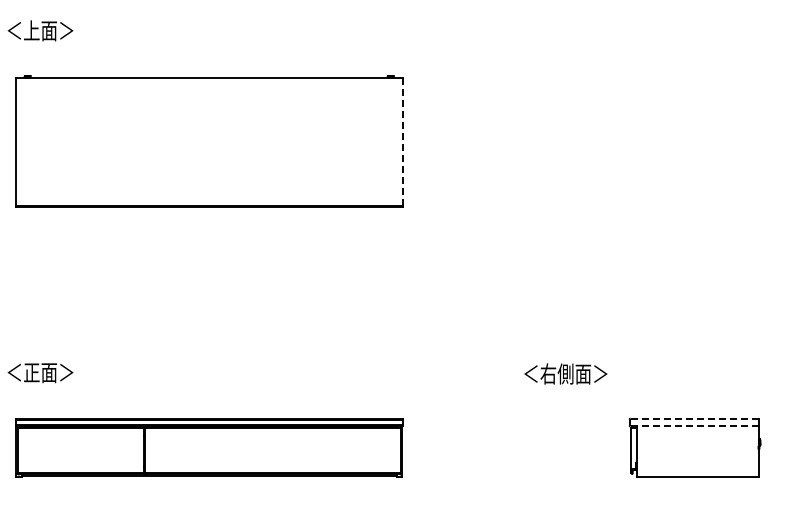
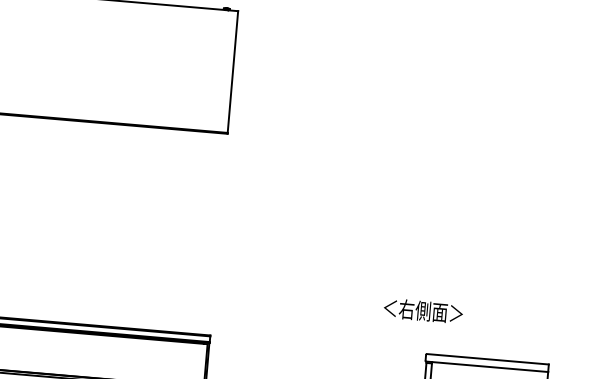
line: (402, 141) -> (232, 71), dashed -> solid
text: (565, 373) -> (423, 310), moved
line: (694, 418) -> (487, 359), dashed -> solid
line: (694, 426) -> (487, 366), dashed -> solid

